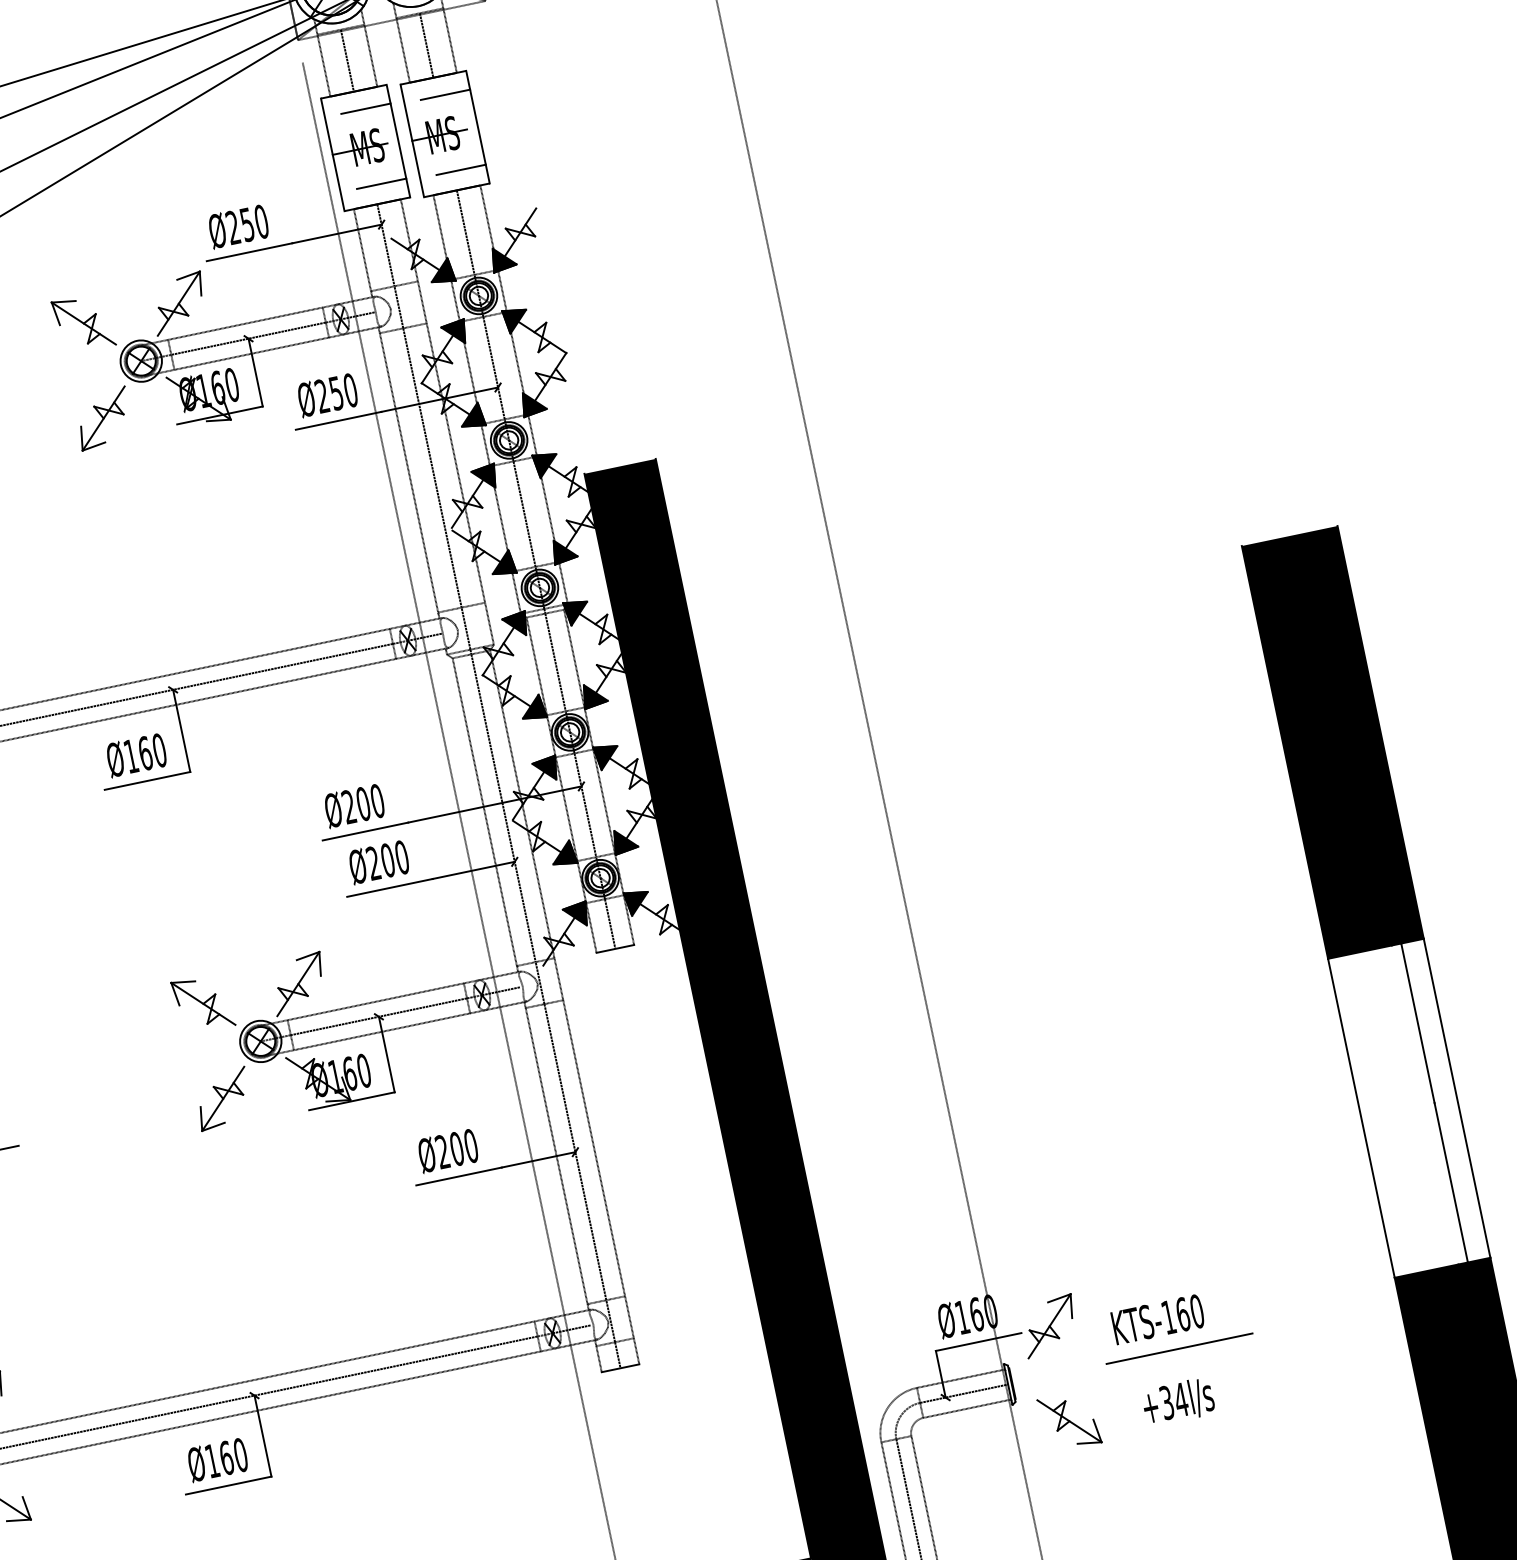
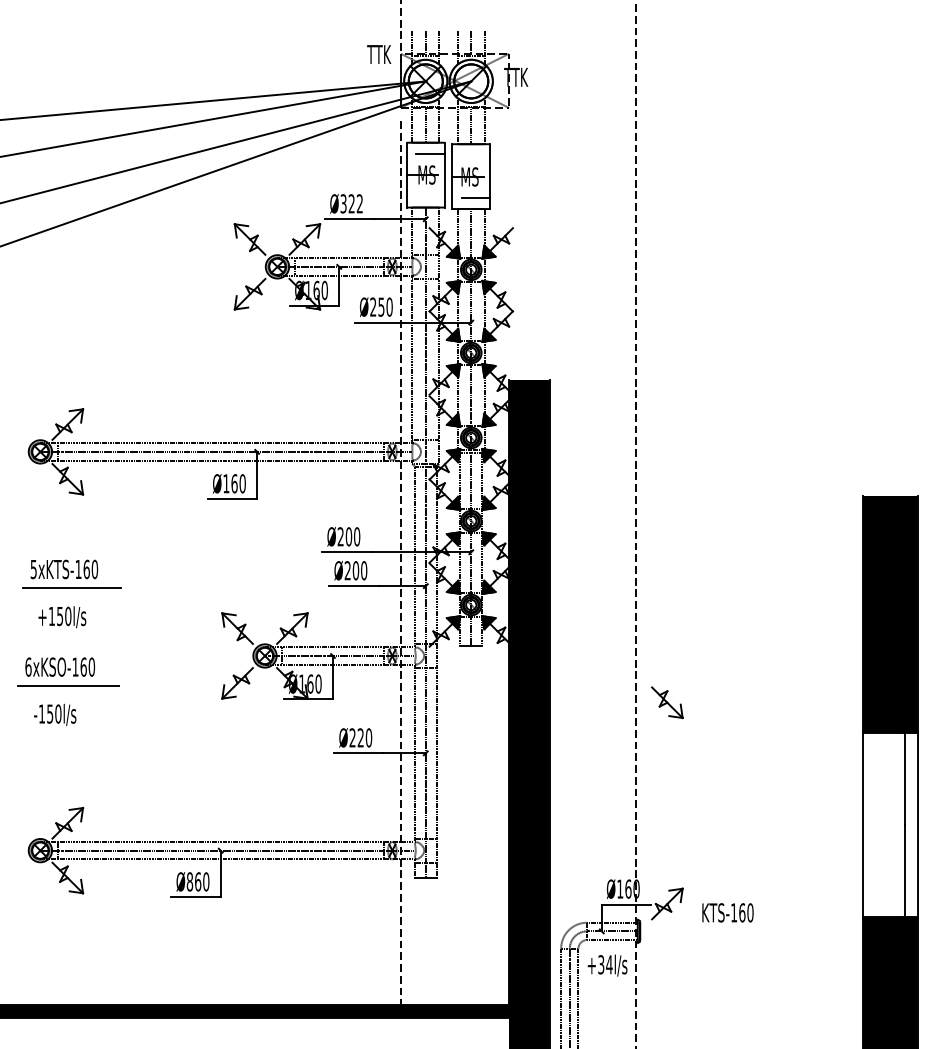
line: (444, 95) -> (475, 155), removed
line: (381, 183) -> (430, 196), removed
text: (246, 224) -> (351, 203), Ø250 -> Ø322
text: (456, 1148) -> (360, 737), Ø200 -> Ø220
line: (1179, 1348) -> (736, 931), removed
text: (1178, 1401) -> (607, 965), moved
part: (1069, 1420) -> (667, 702), moved
text: (211, 1460) -> (189, 881), Ø160 -> Ø860

